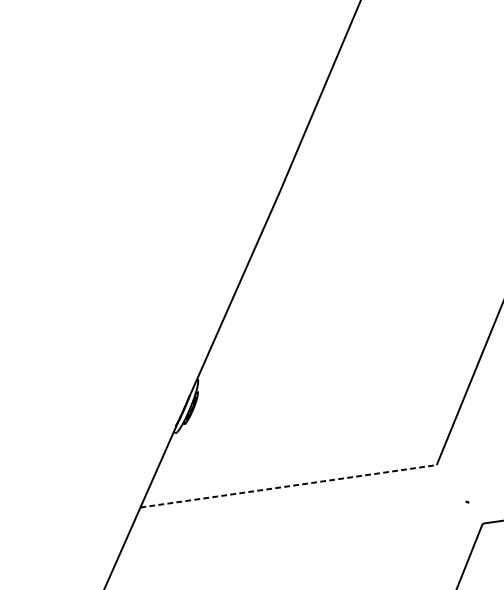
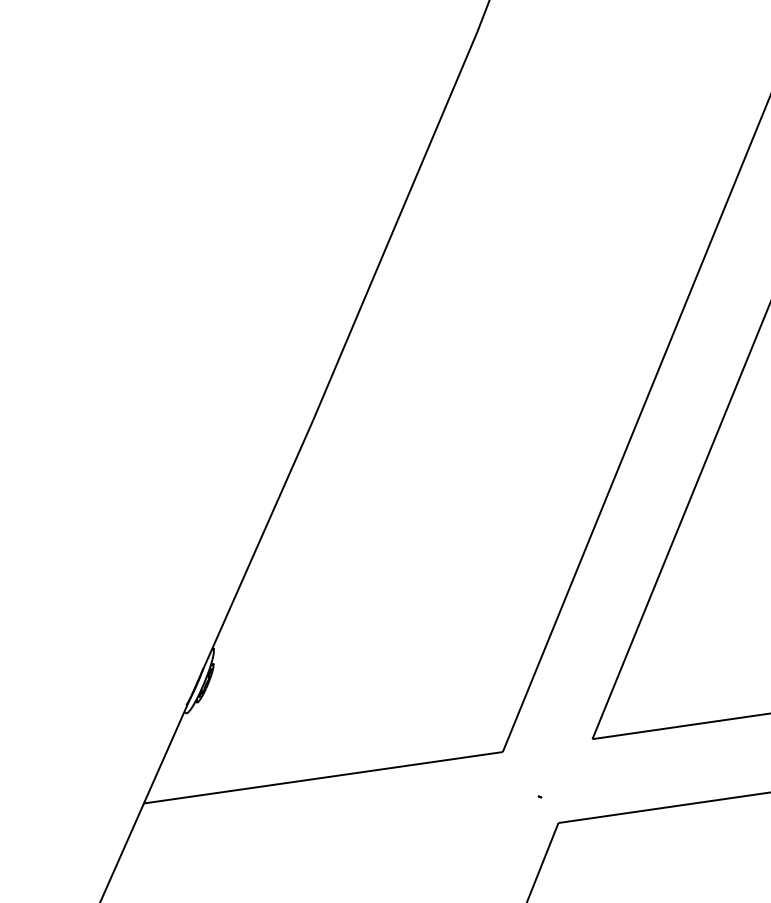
line: (288, 486) -> (323, 777), dashed -> solid

